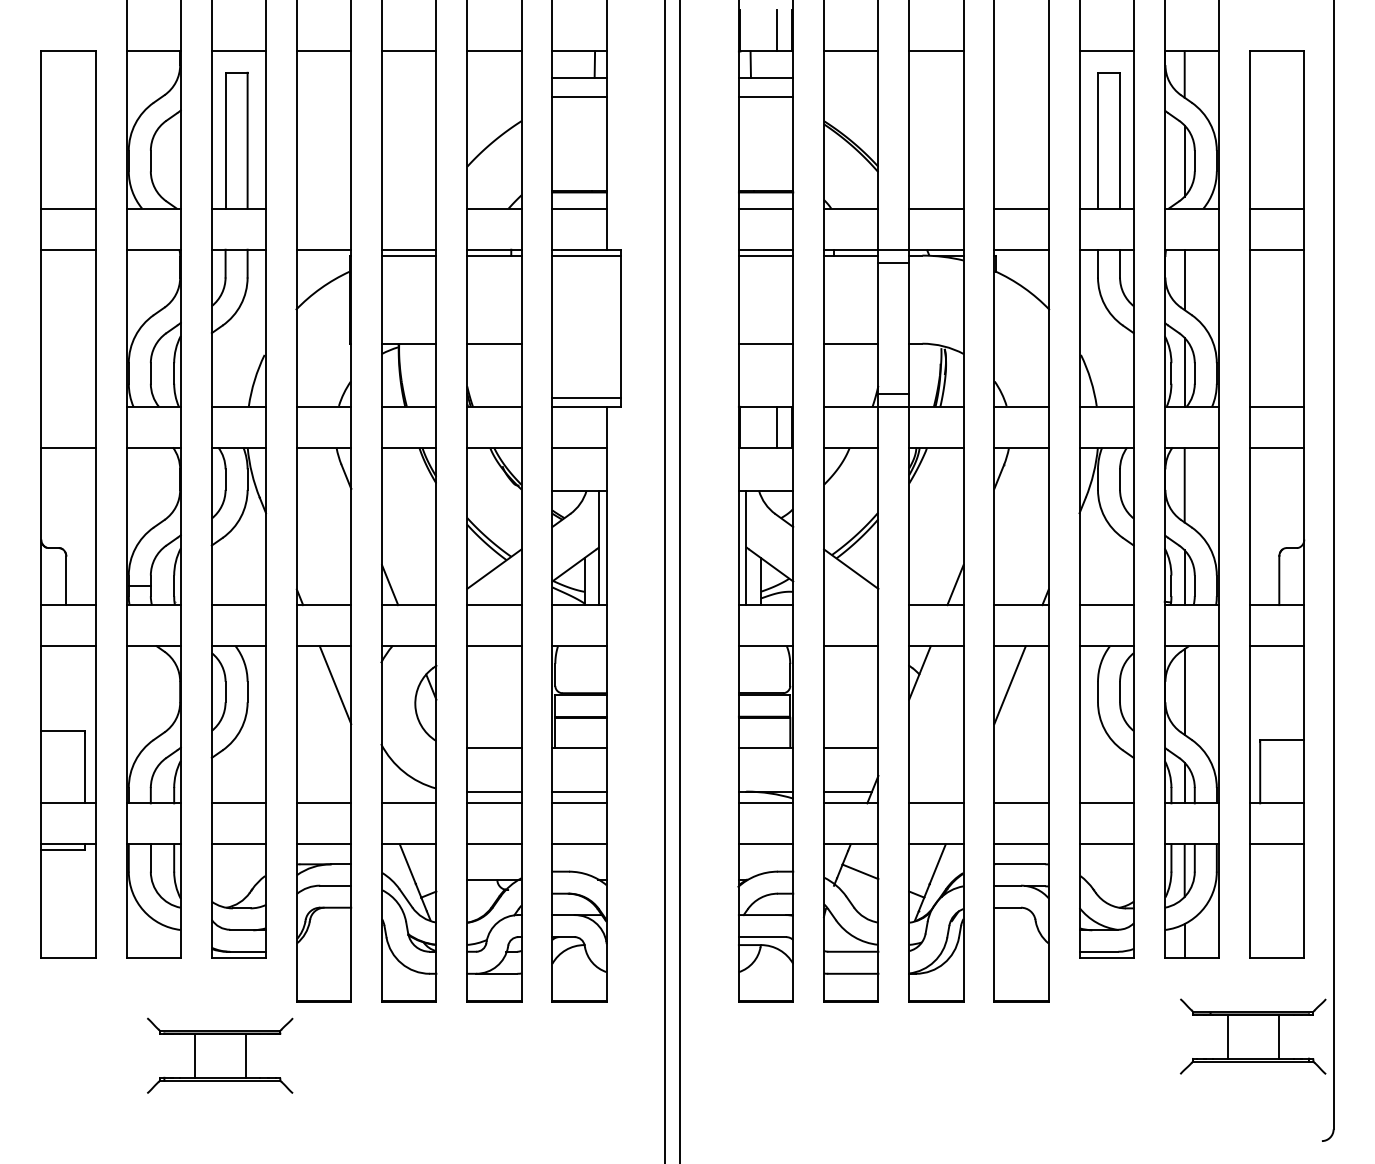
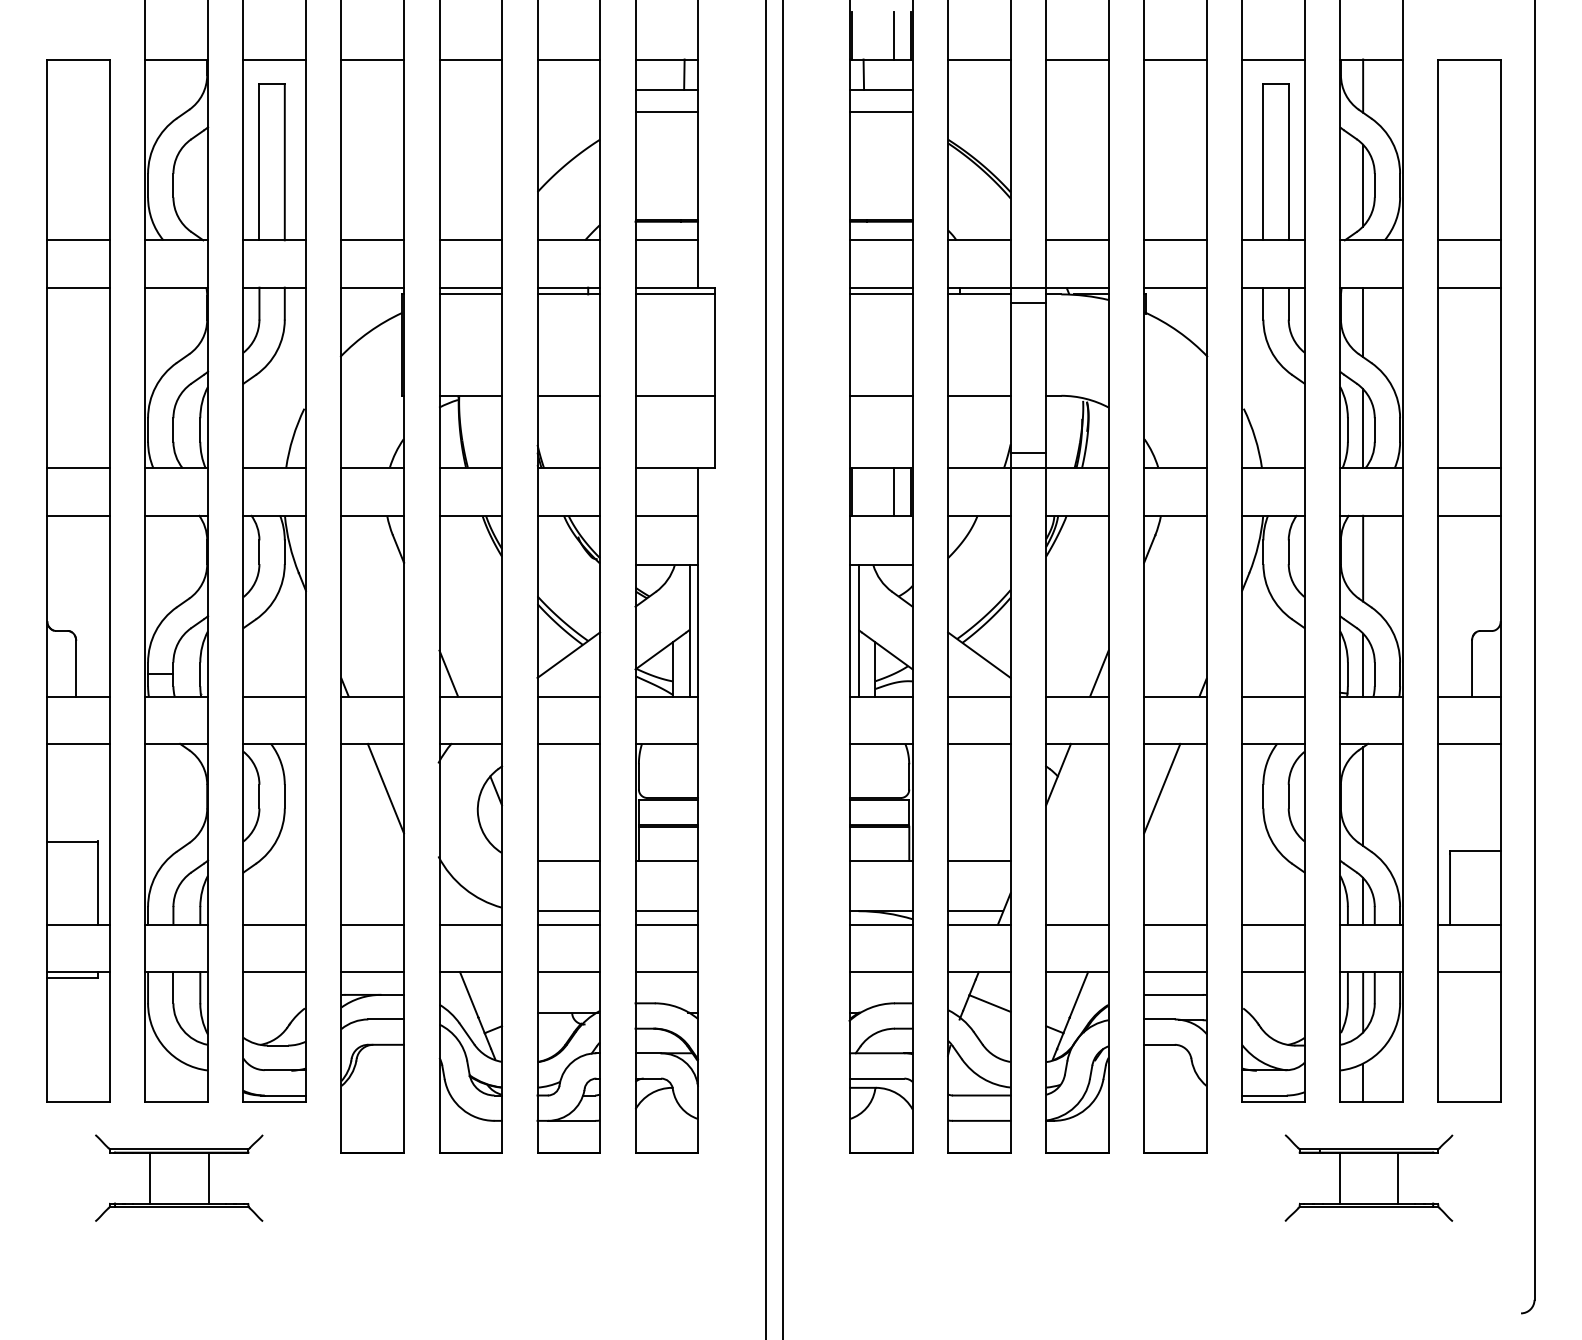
line: (1021, 51) -> (1175, 59), added
line: (323, 208) -> (372, 240), added
line: (408, 208) -> (470, 240), added
line: (586, 398) -> (674, 395), moved
line: (68, 406) -> (78, 468), added
line: (851, 605) -> (979, 696), added
part: (1252, 1036) -> (1368, 1177), moved
part: (220, 1055) -> (179, 1177), moved

